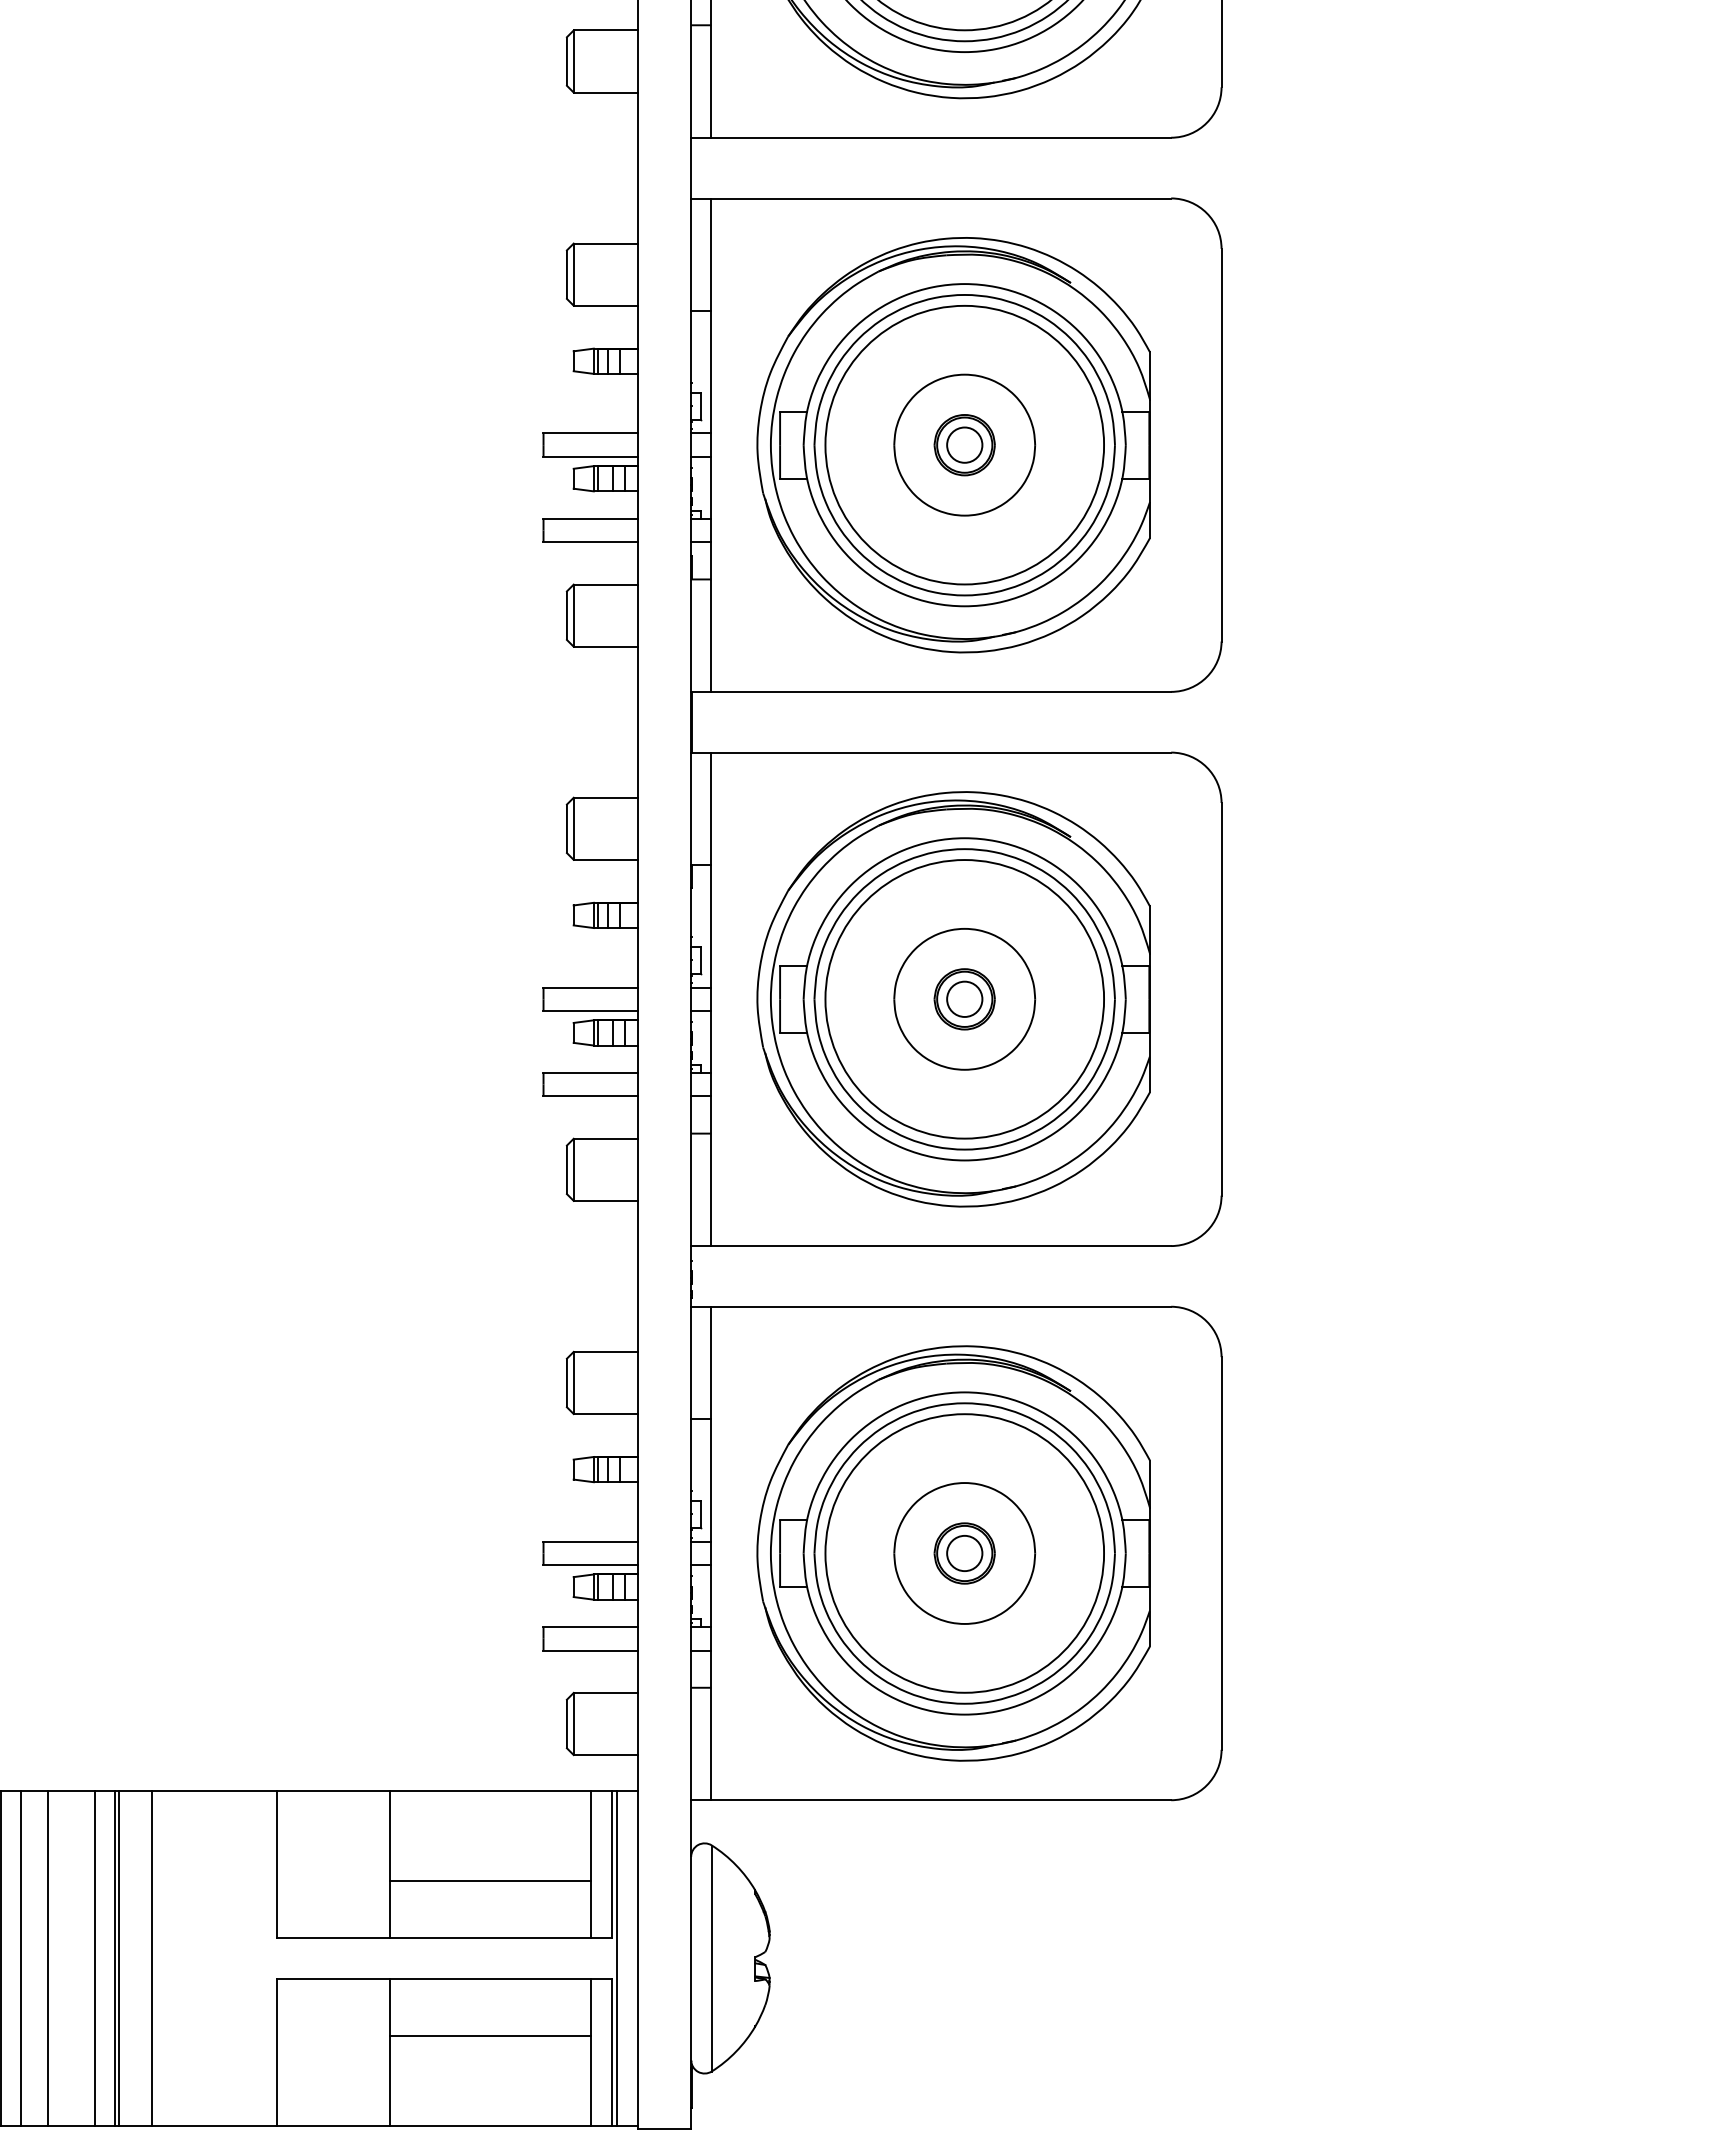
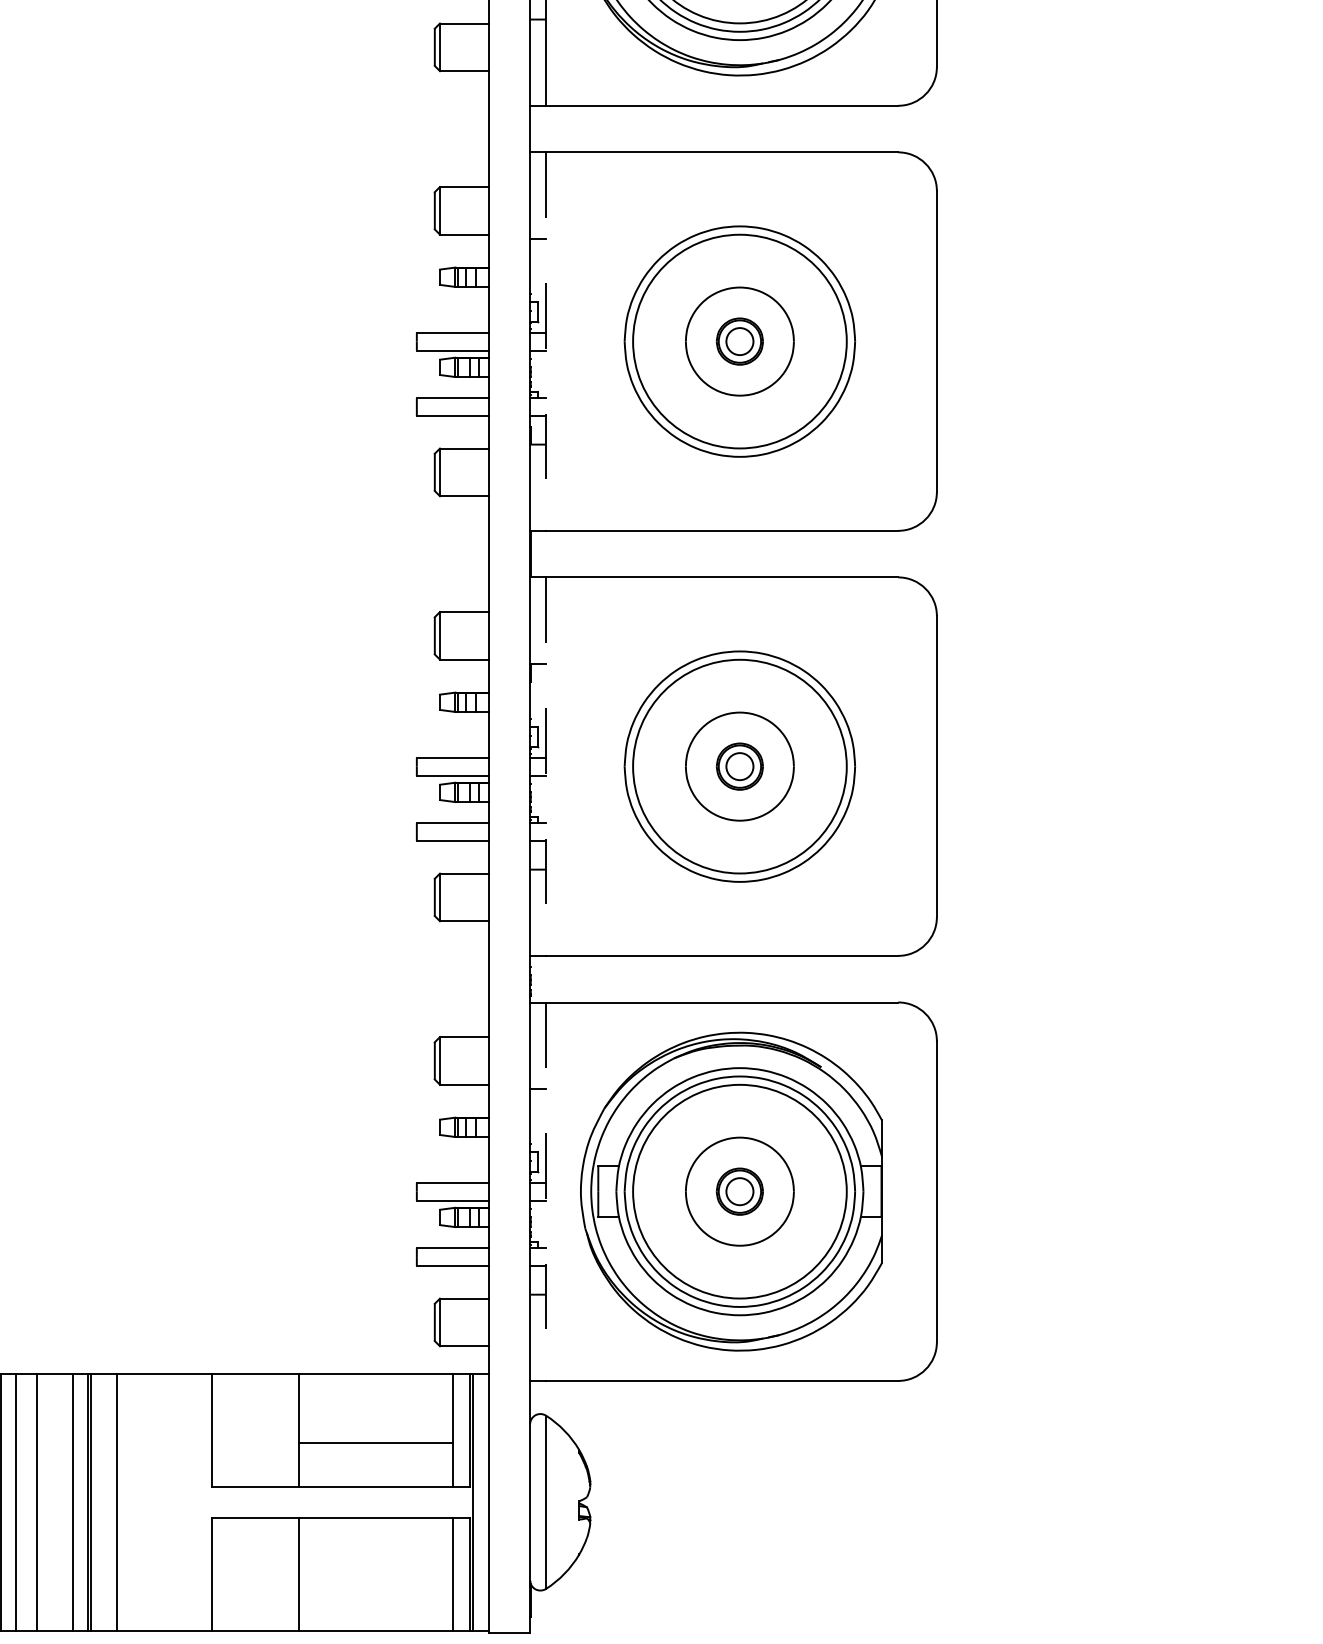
line: (711, 445) -> (545, 341), solid -> dashed
part: (953, 445) -> (731, 341), removed
line: (711, 999) -> (545, 766), solid -> dashed
part: (953, 999) -> (731, 766), removed
line: (711, 1553) -> (545, 1191), solid -> dashed
line: (490, 2036) -> (376, 1562), removed

